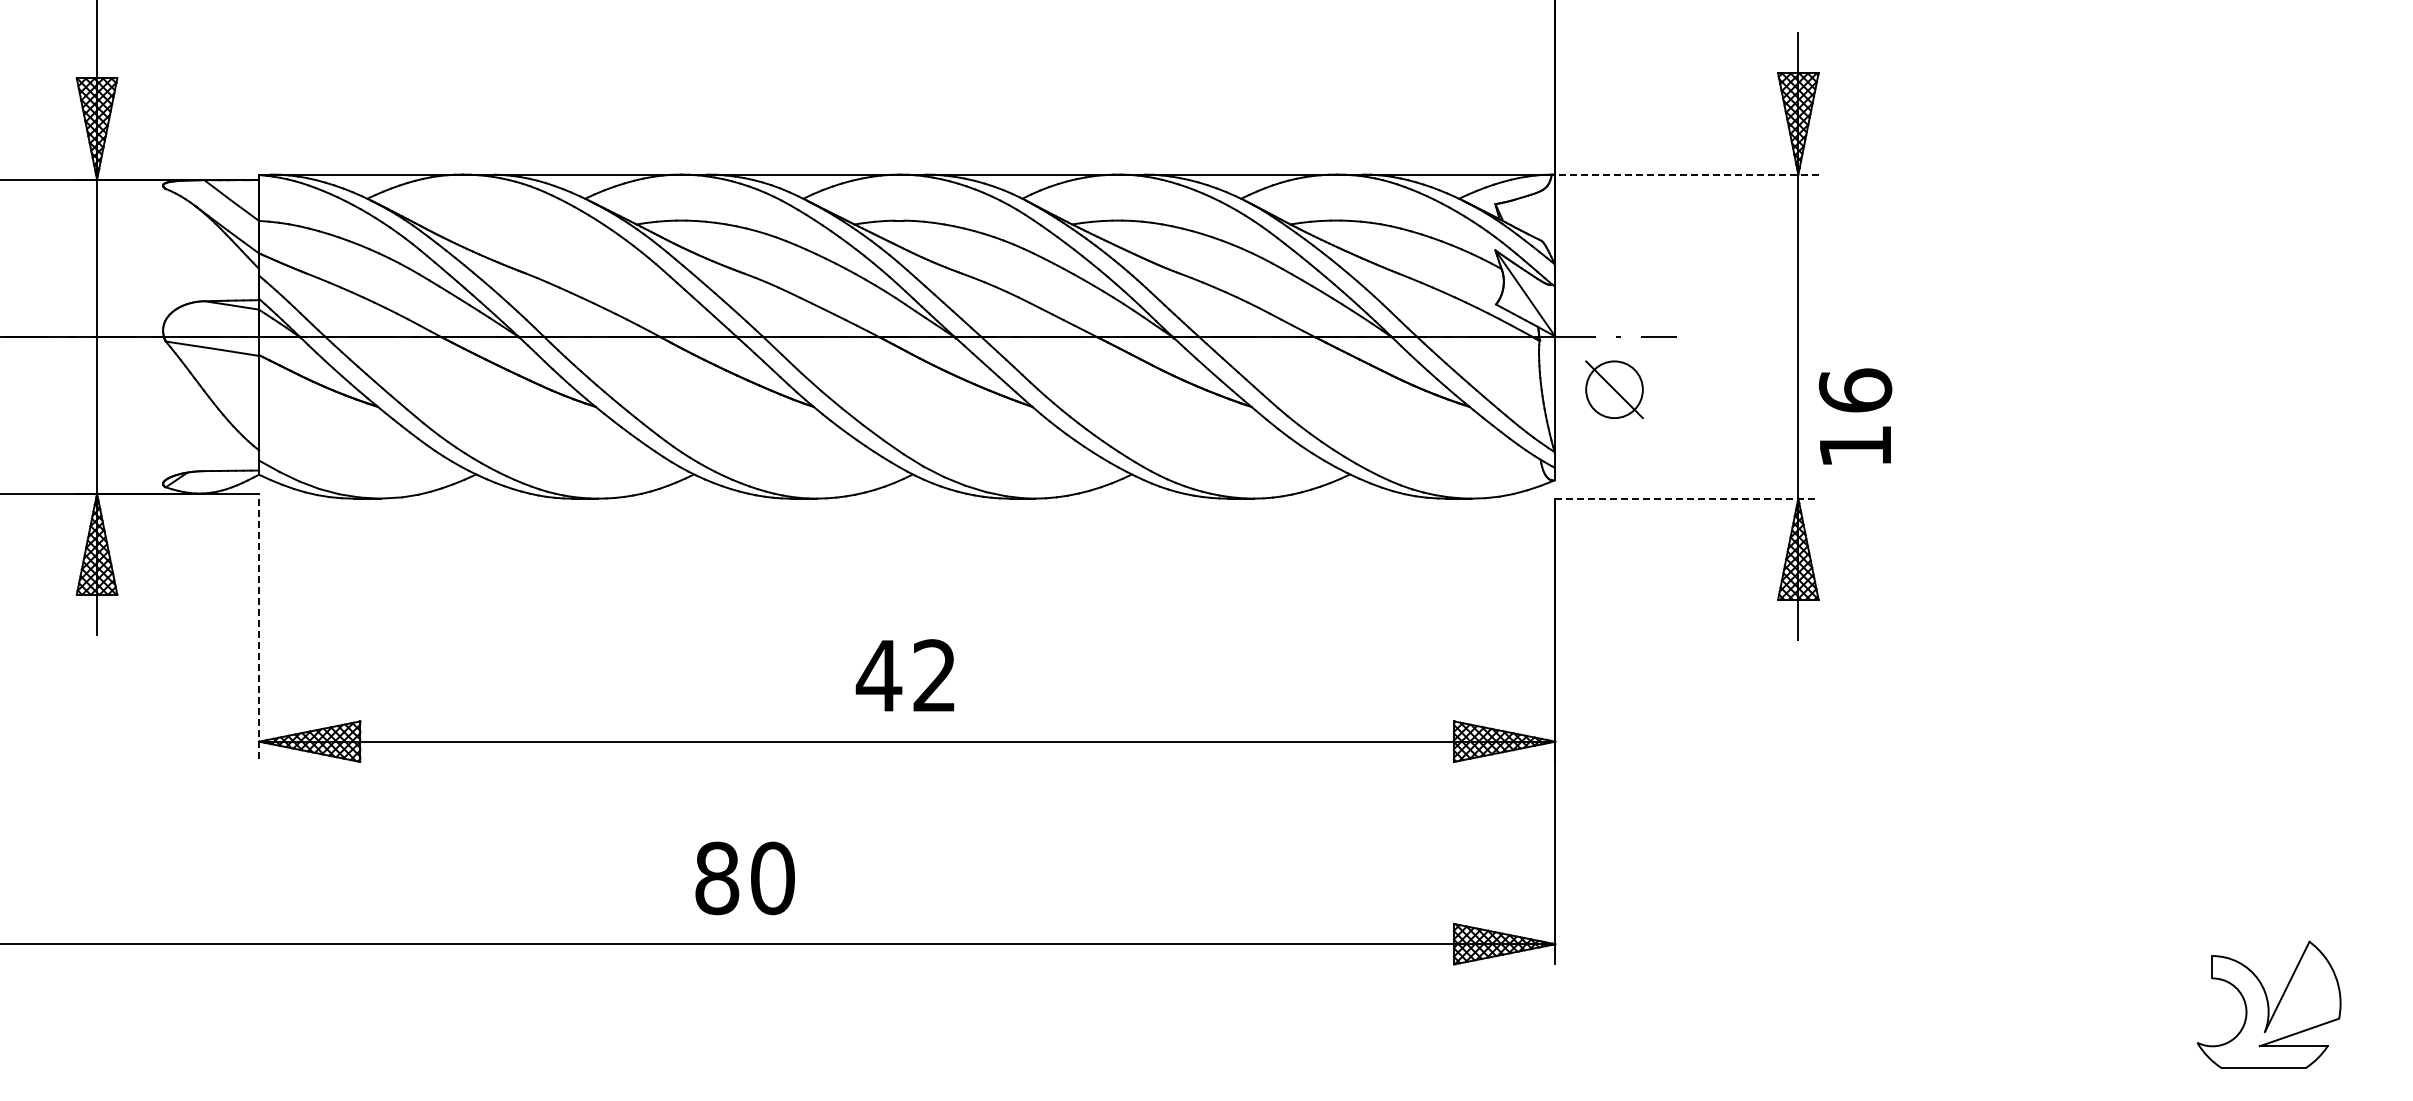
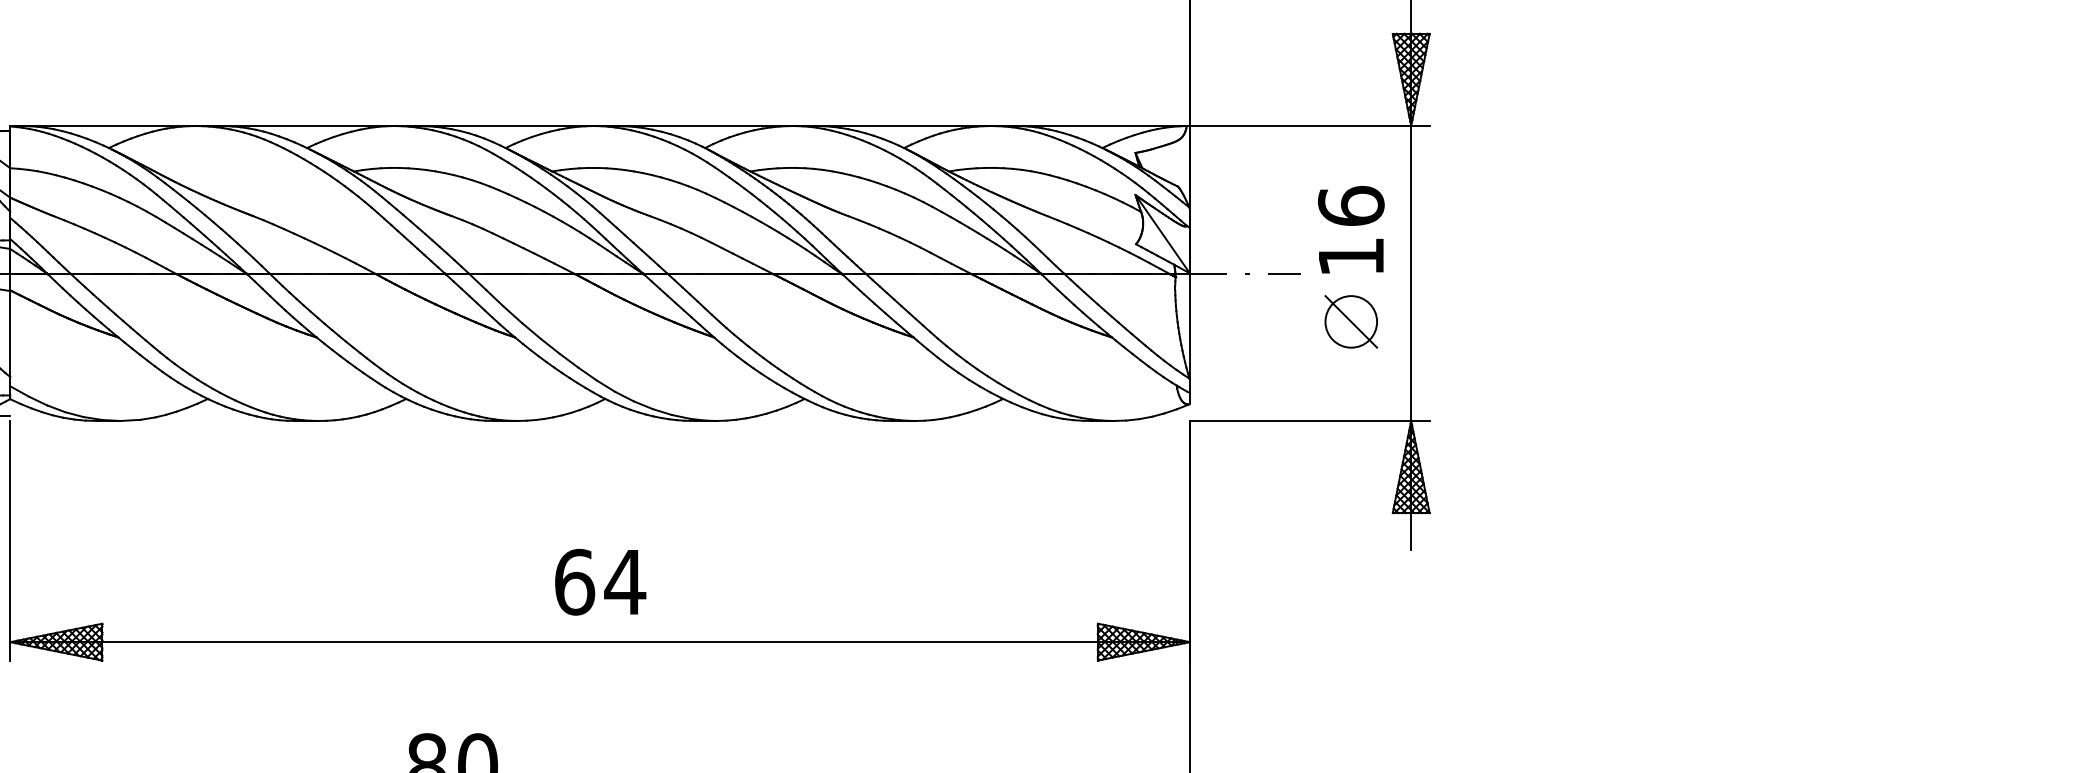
line: (1686, 174) -> (1309, 125), dashed -> solid
part: (1614, 389) -> (1351, 321), moved
text: (1855, 416) -> (1351, 229), moved
line: (1686, 498) -> (1309, 420), dashed -> solid
line: (259, 630) -> (10, 540), dashed -> solid
text: (906, 675) -> (599, 581), 42 -> 64

